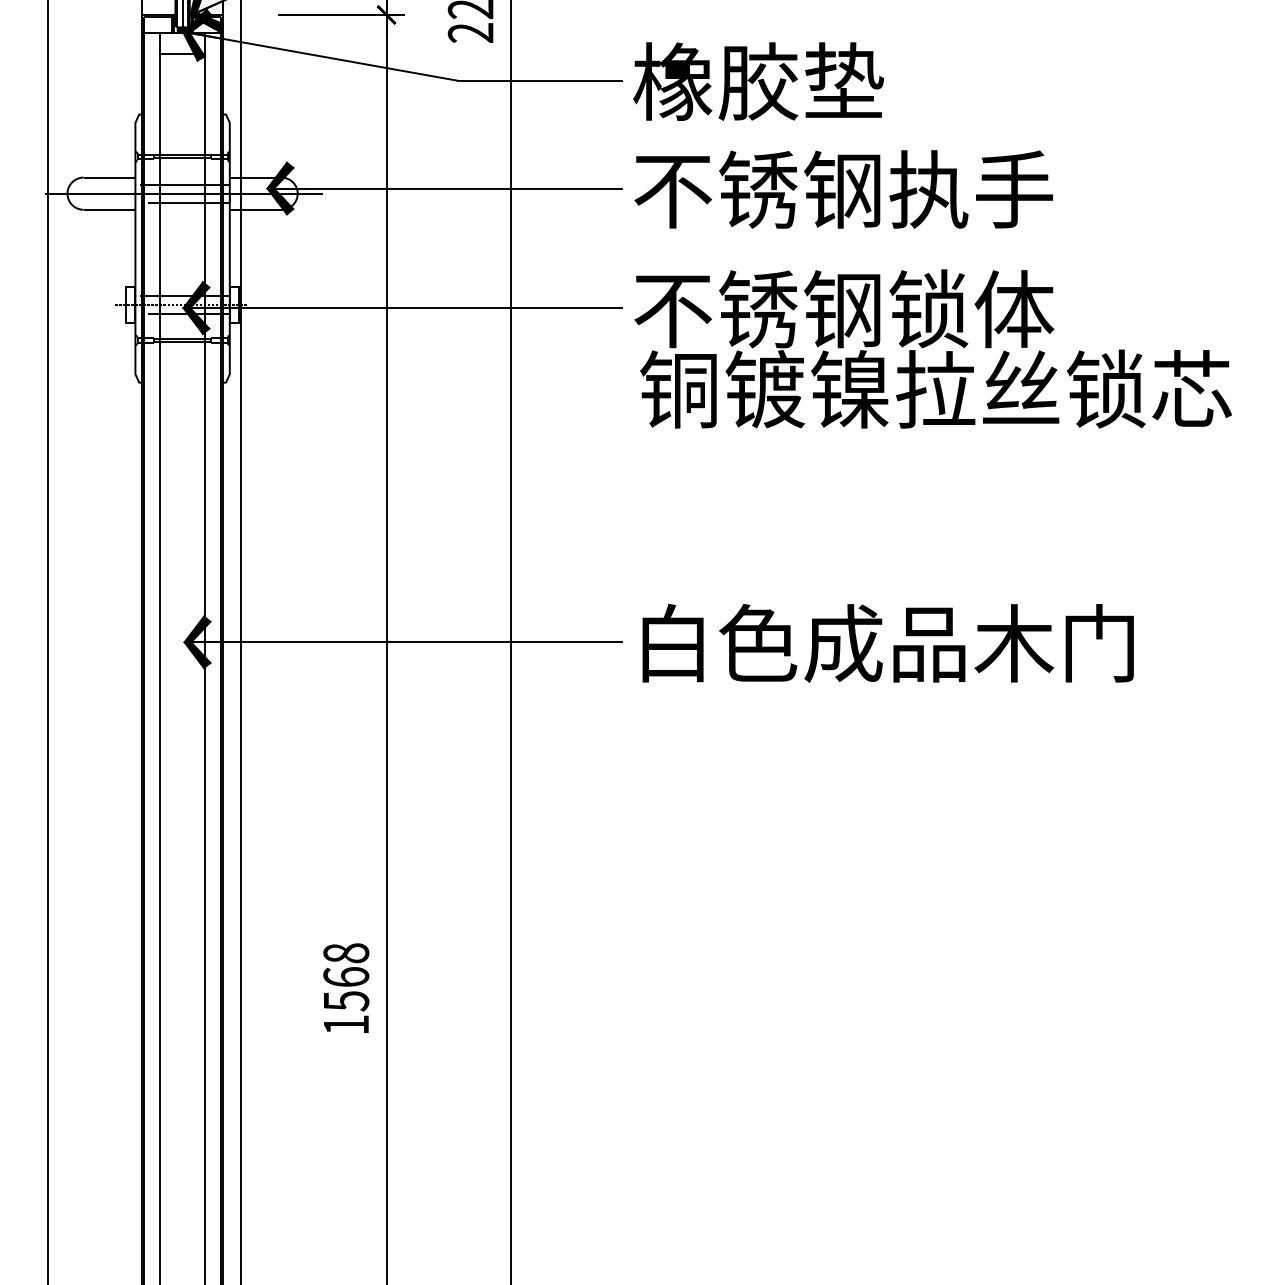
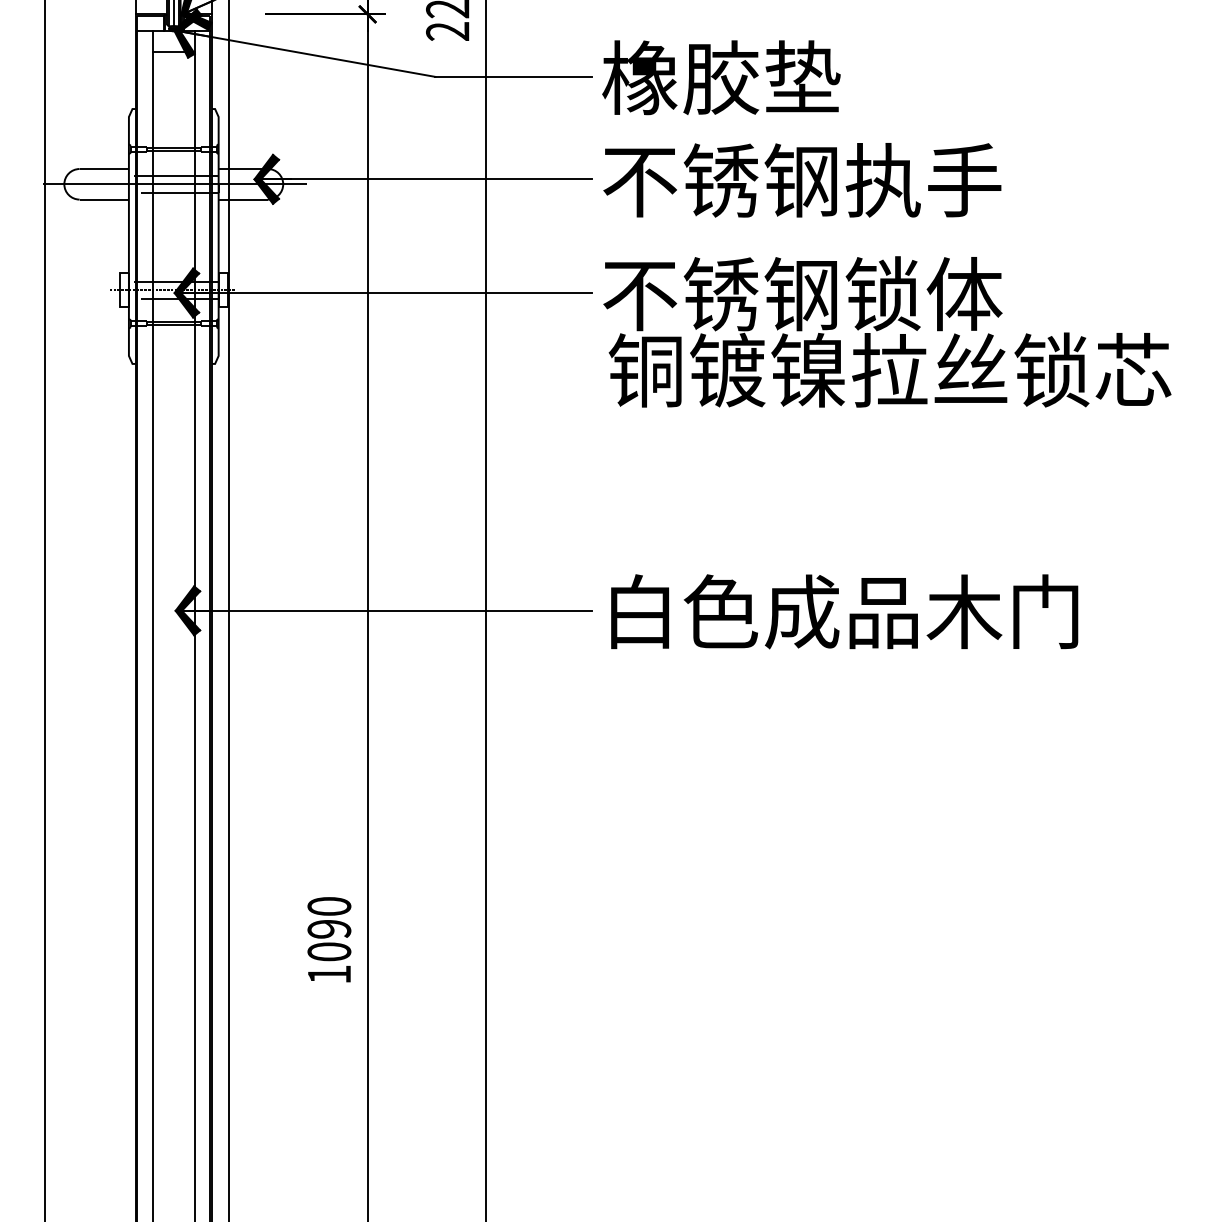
text: (346, 977) -> (329, 929), 1568 -> 1090

